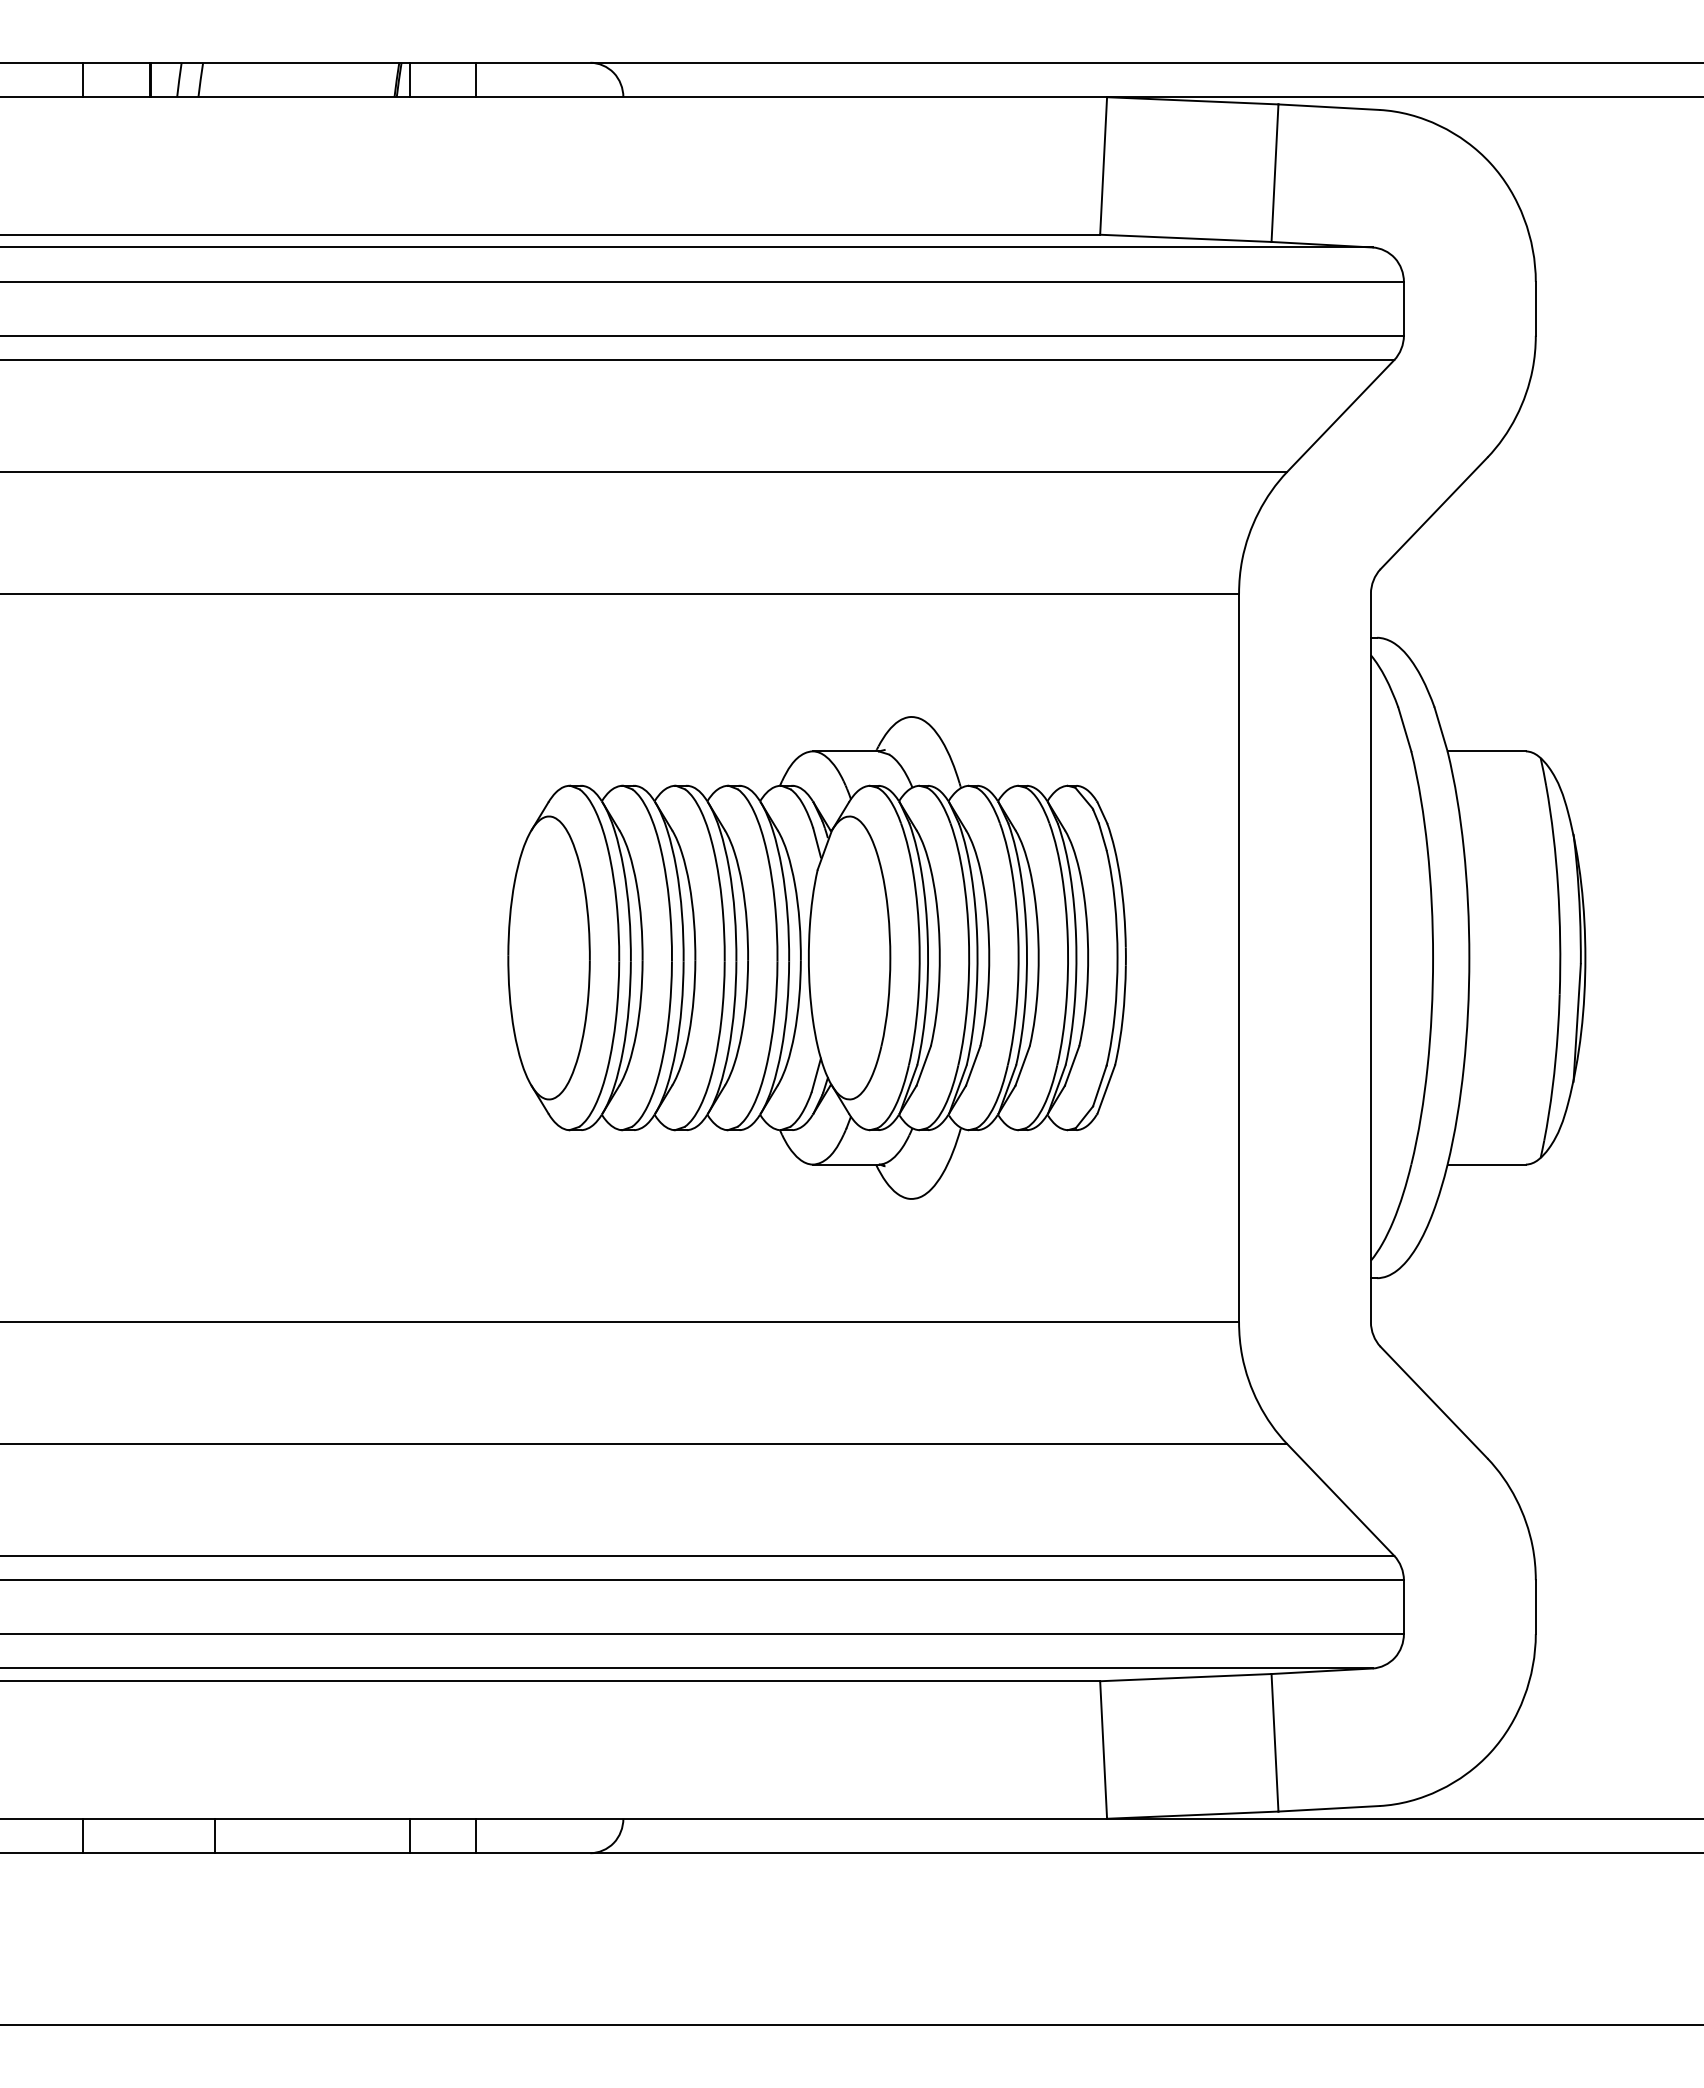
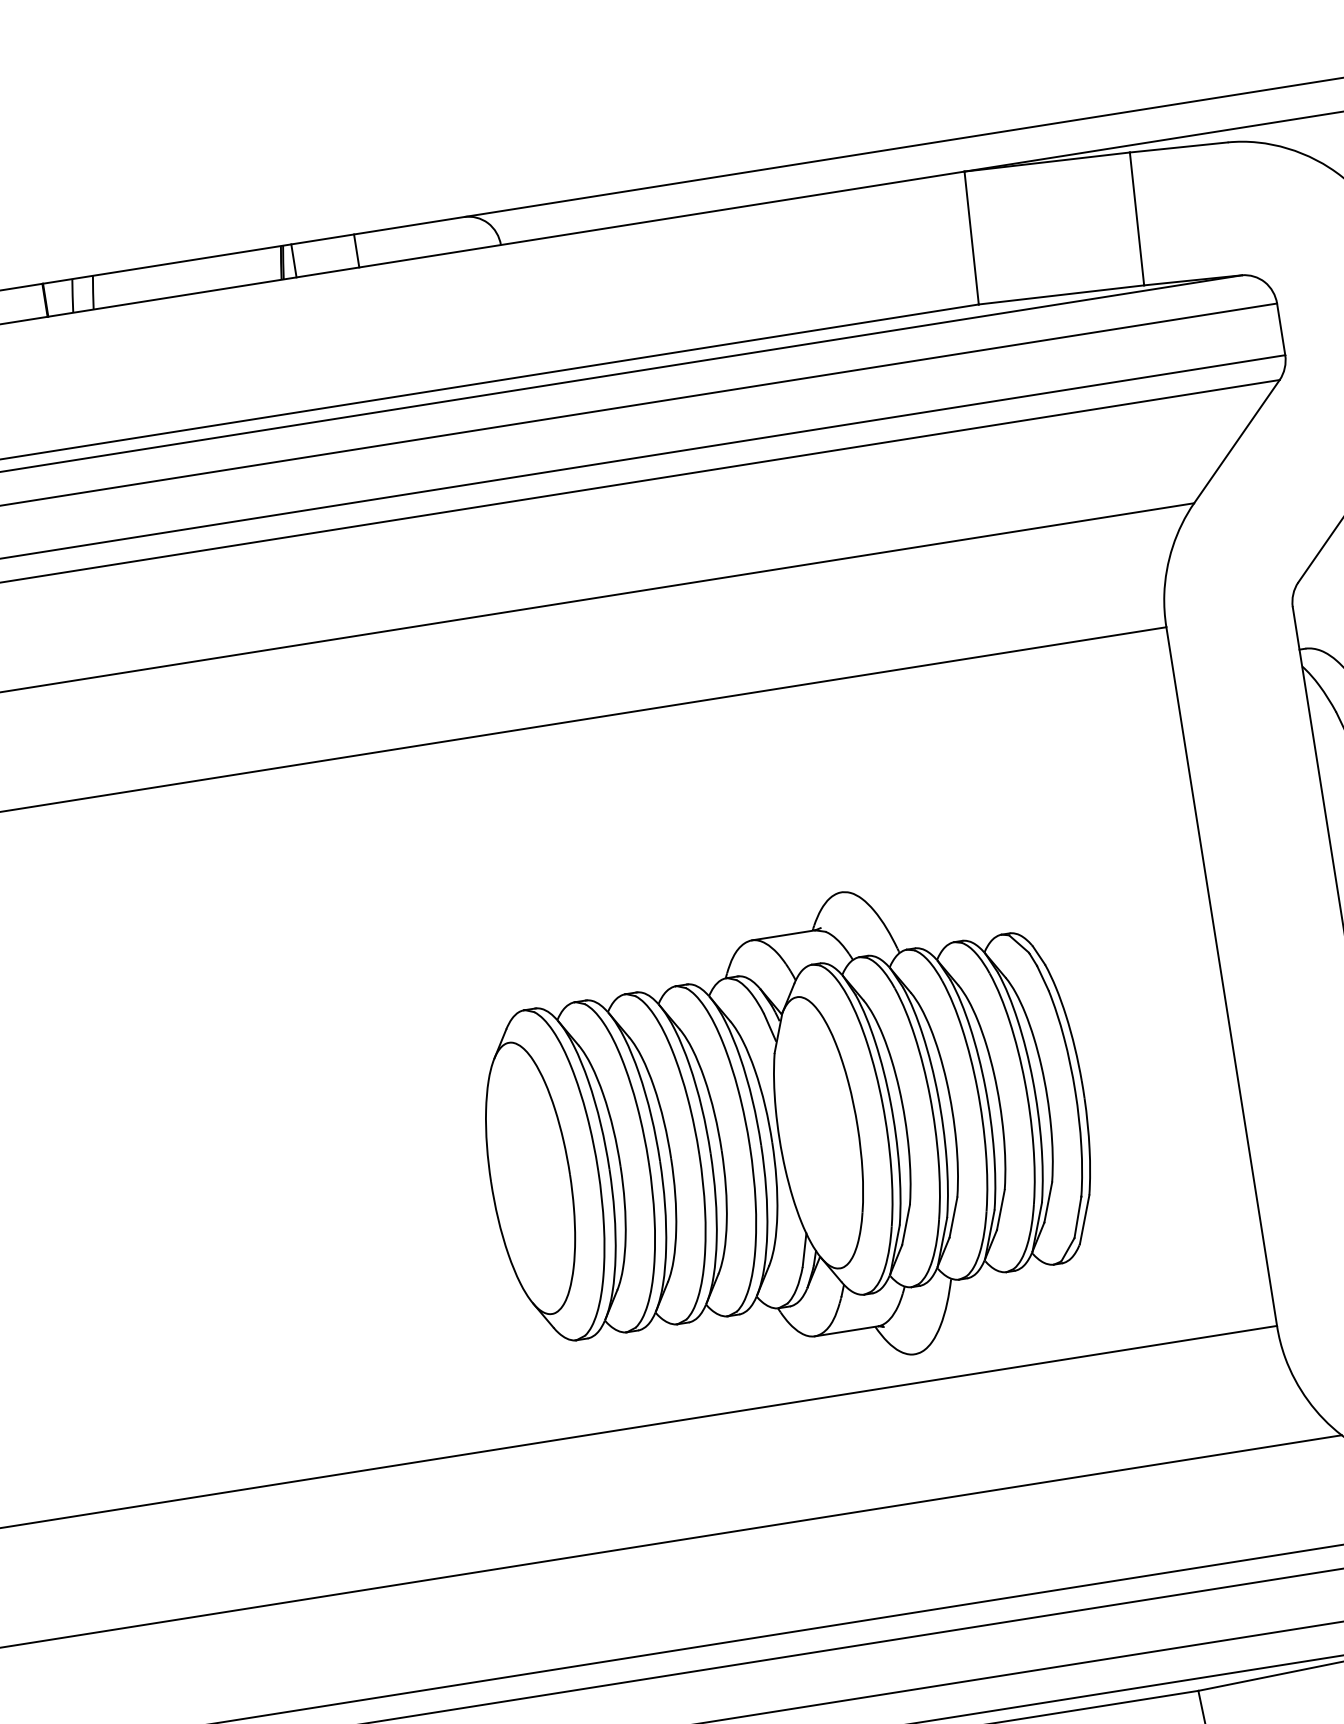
part: (816, 957) -> (786, 1137), moved

